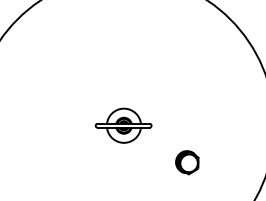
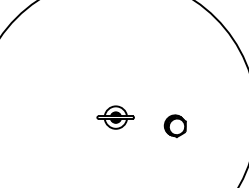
part: (123, 125) -> (115, 117), size x0.7
part: (186, 162) -> (174, 126), moved

